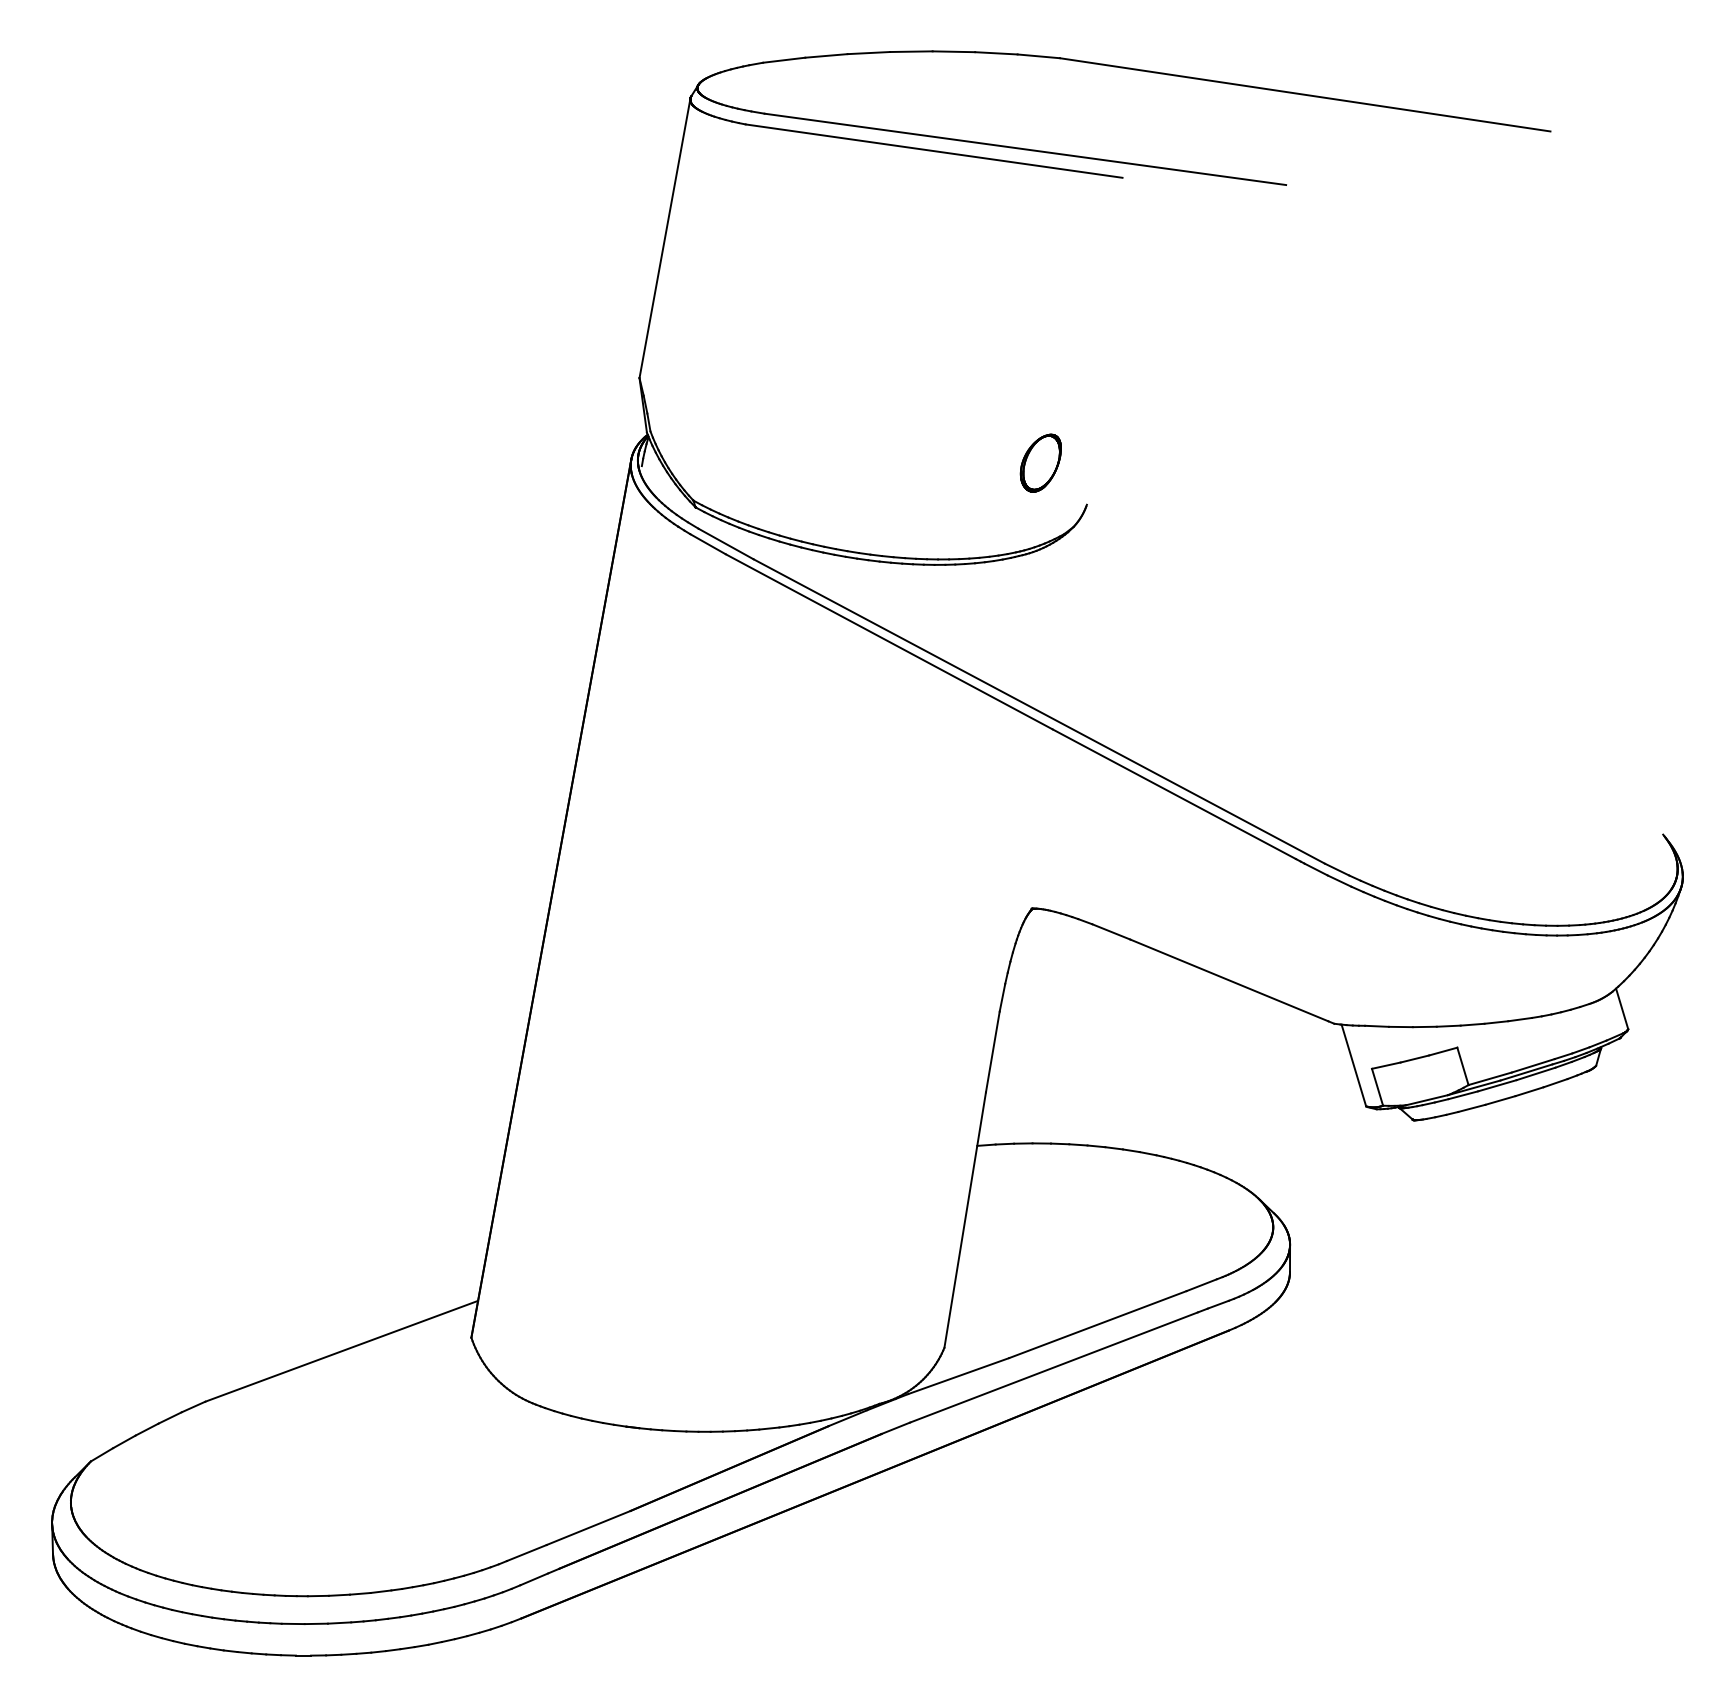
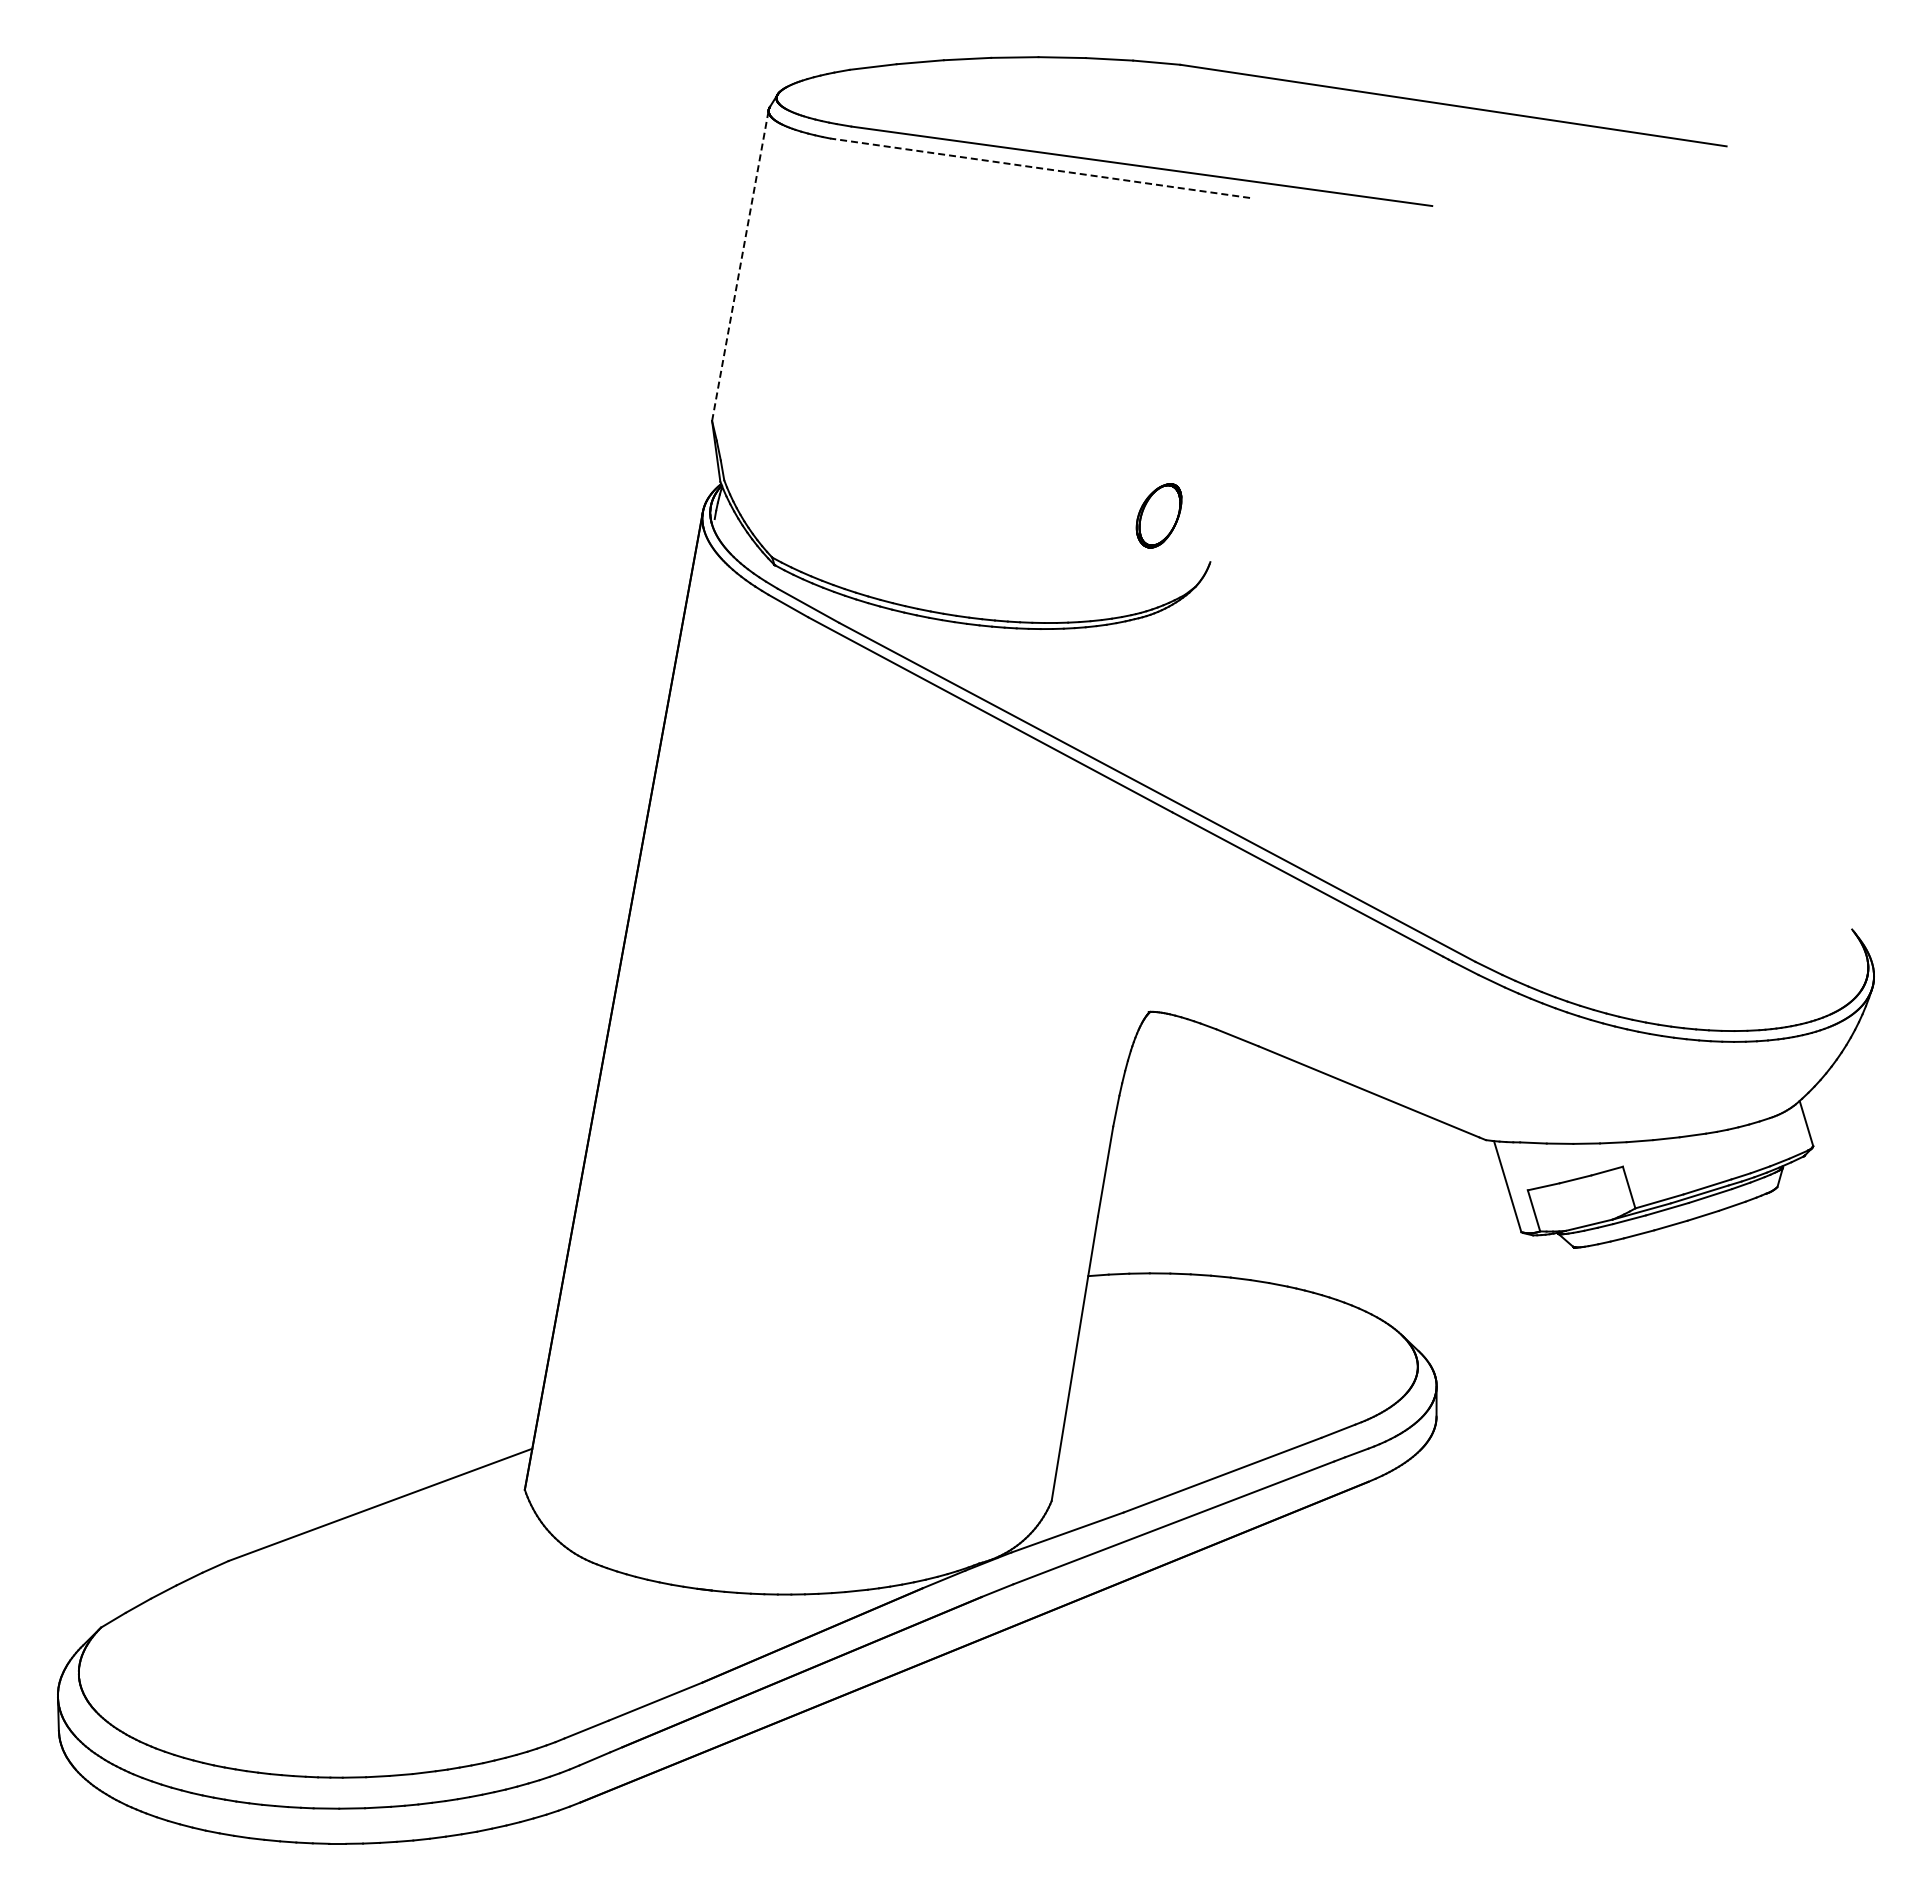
line: (934, 151) -> (1040, 168), solid -> dashed
line: (665, 237) -> (740, 264), solid -> dashed

